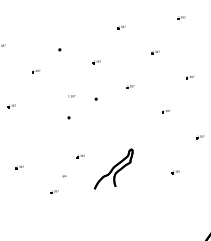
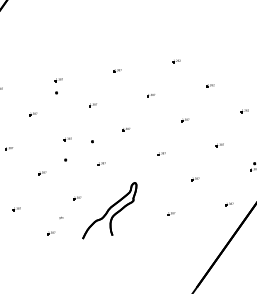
part: (61, 37) -> (58, 80), added
part: (105, 121) -> (101, 163), added
part: (45, 131) -> (42, 173), added
part: (113, 168) -> (109, 210), size x1.43

